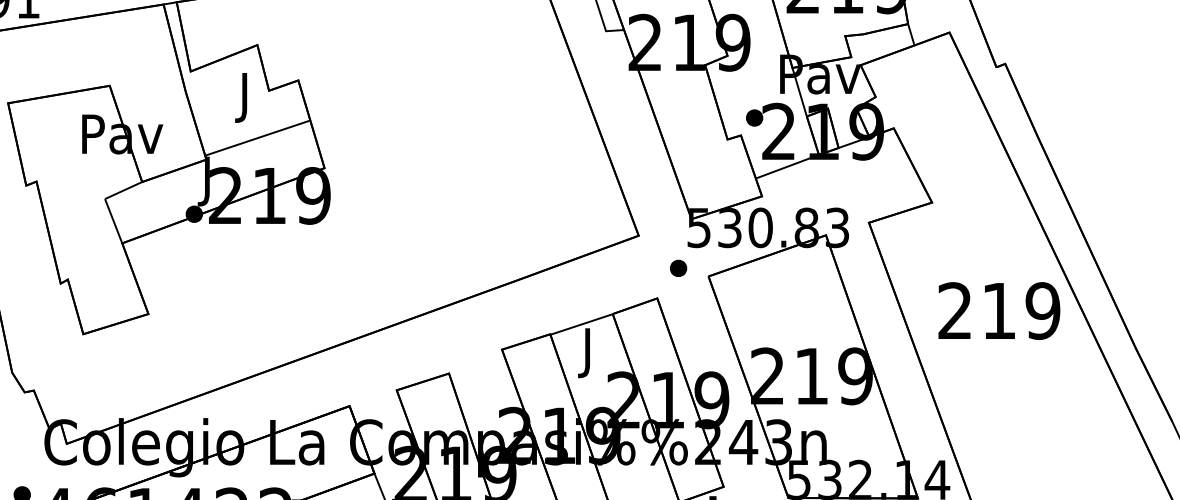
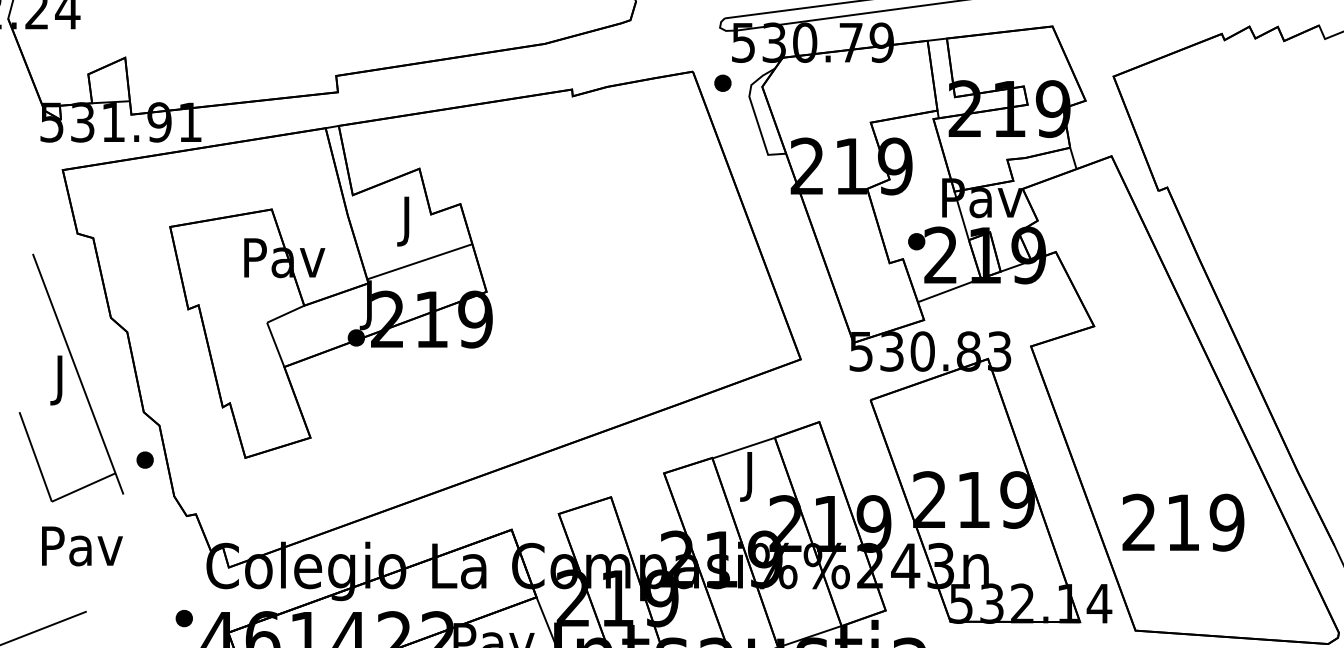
part: (678, 267) -> (840, 391), removed
text: (999, 310) -> (1183, 522), moved

